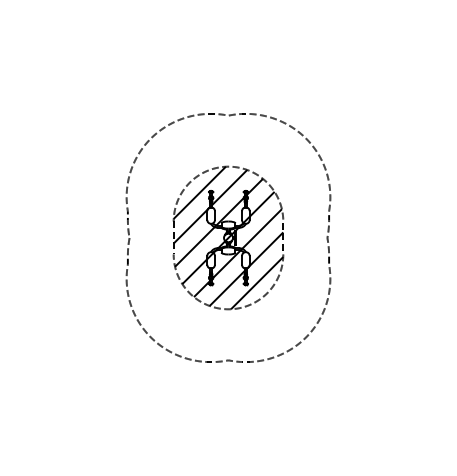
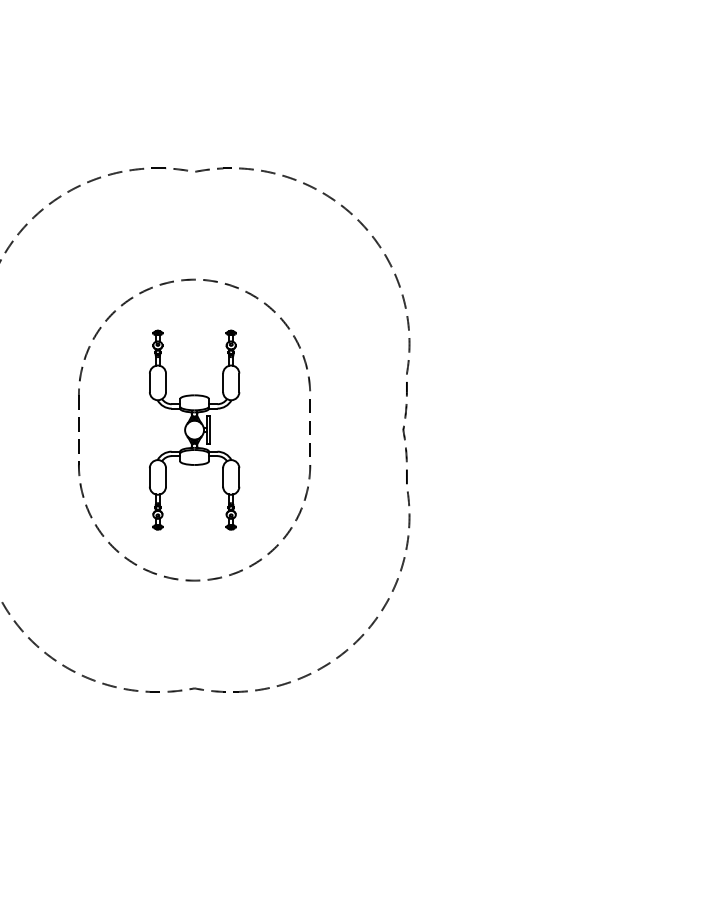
hatch: (228, 237) -> (194, 429), removed

